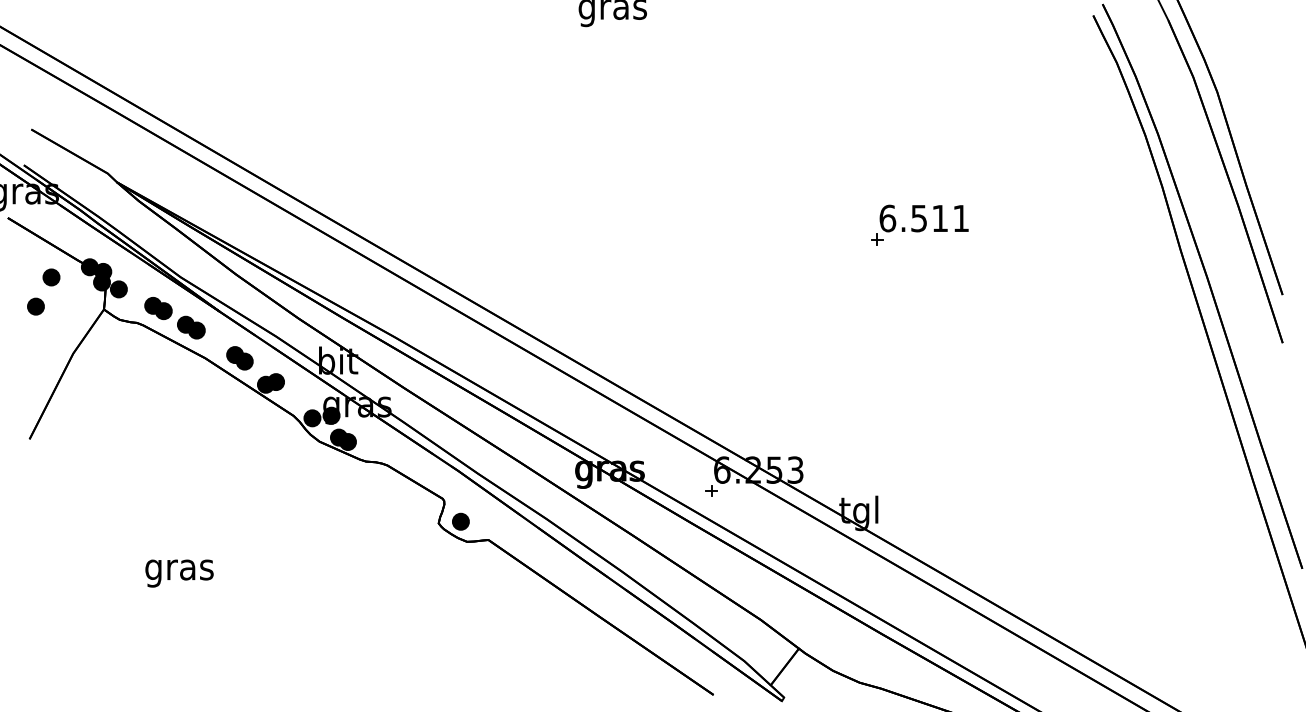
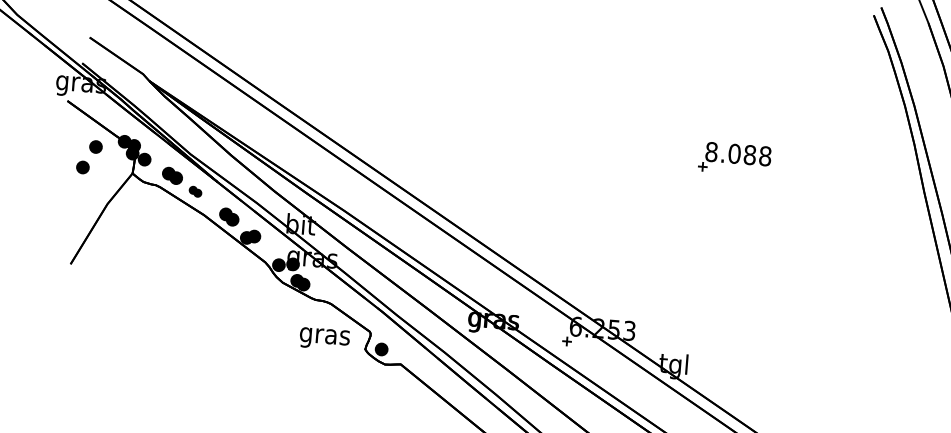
text: (924, 218) -> (738, 154), 6.511 -> 8.088
part: (191, 327) -> (195, 191), size x0.6
text: (179, 573) -> (324, 338), moved

